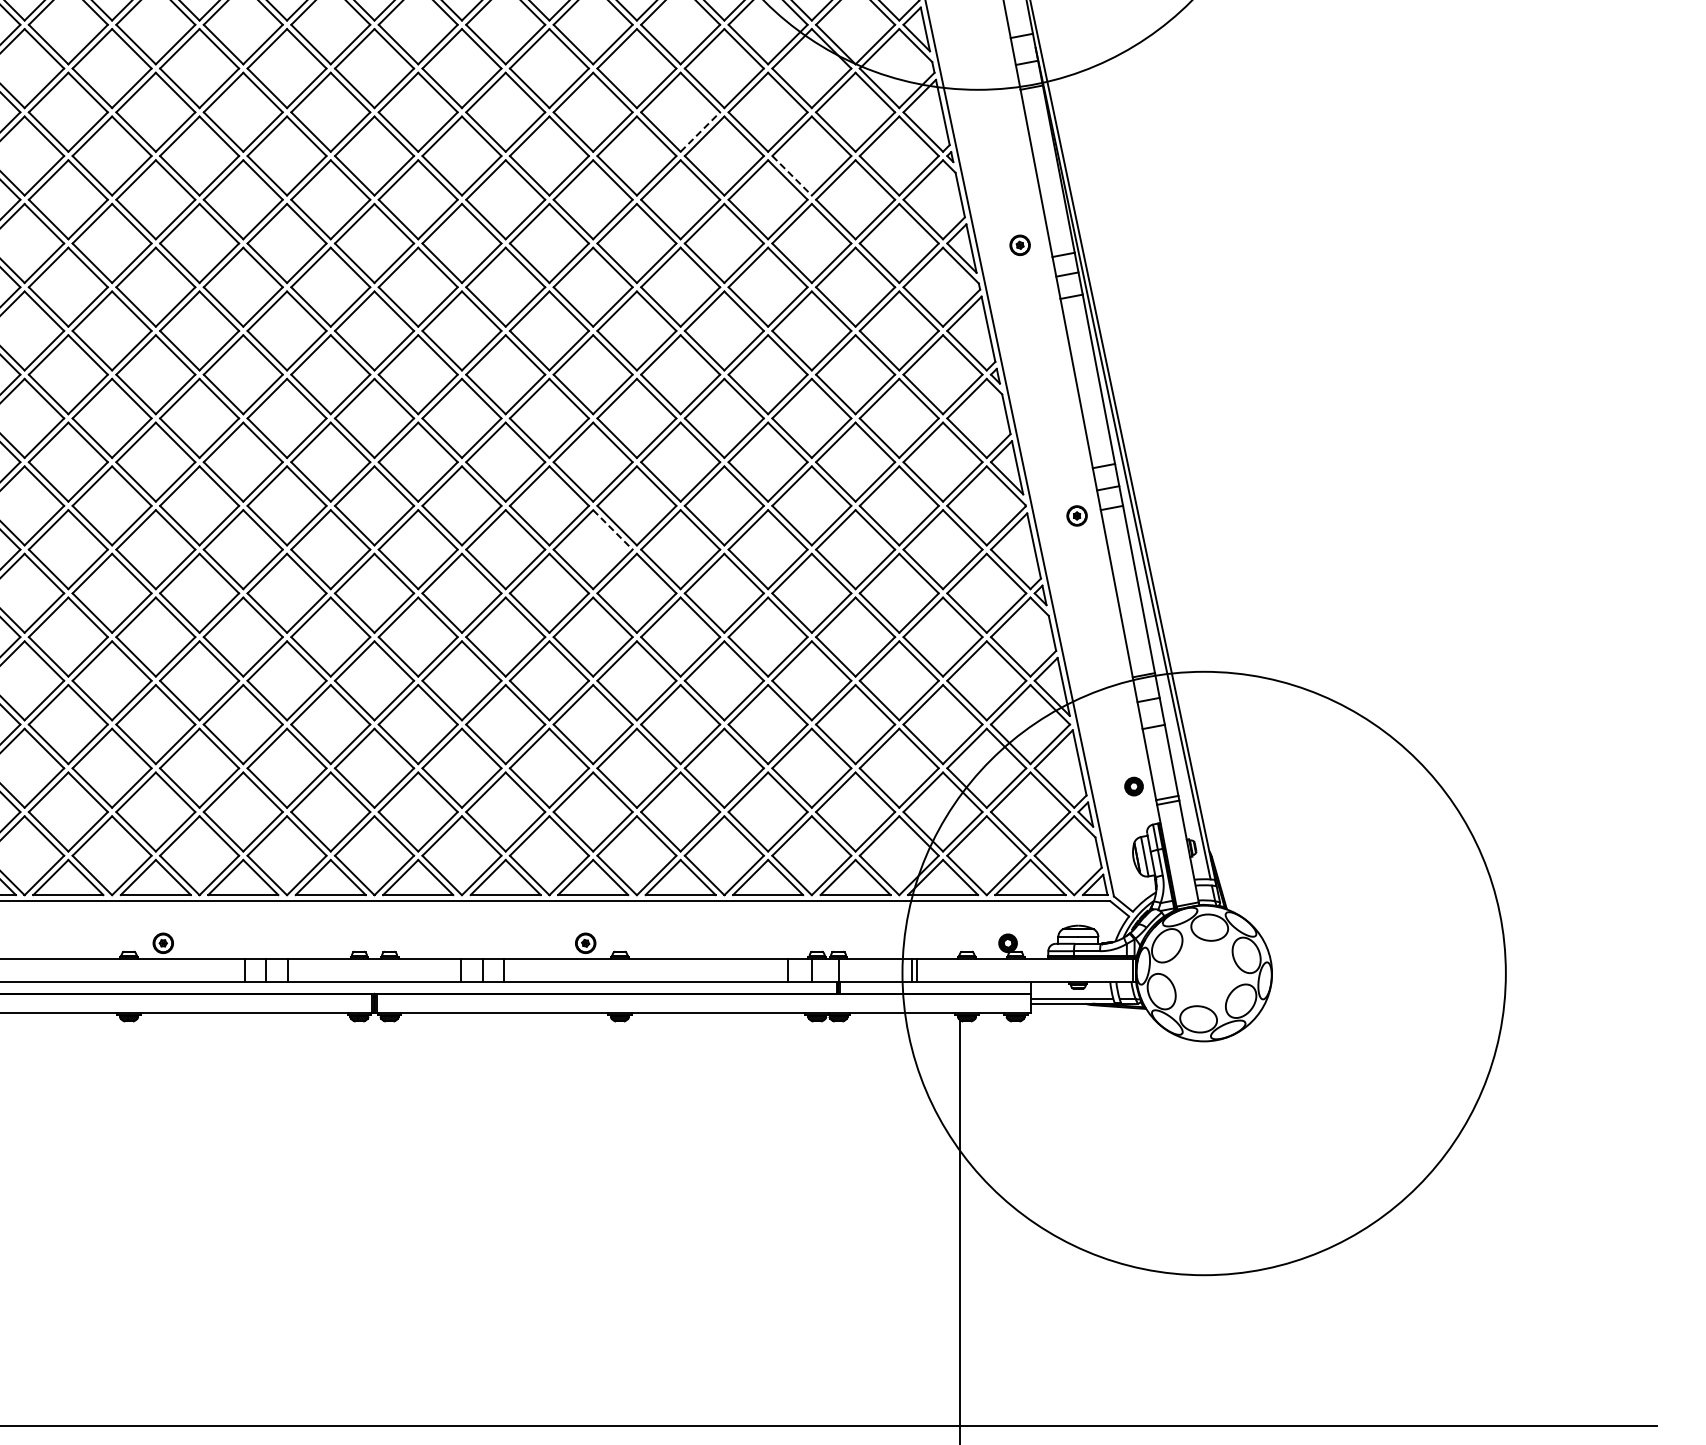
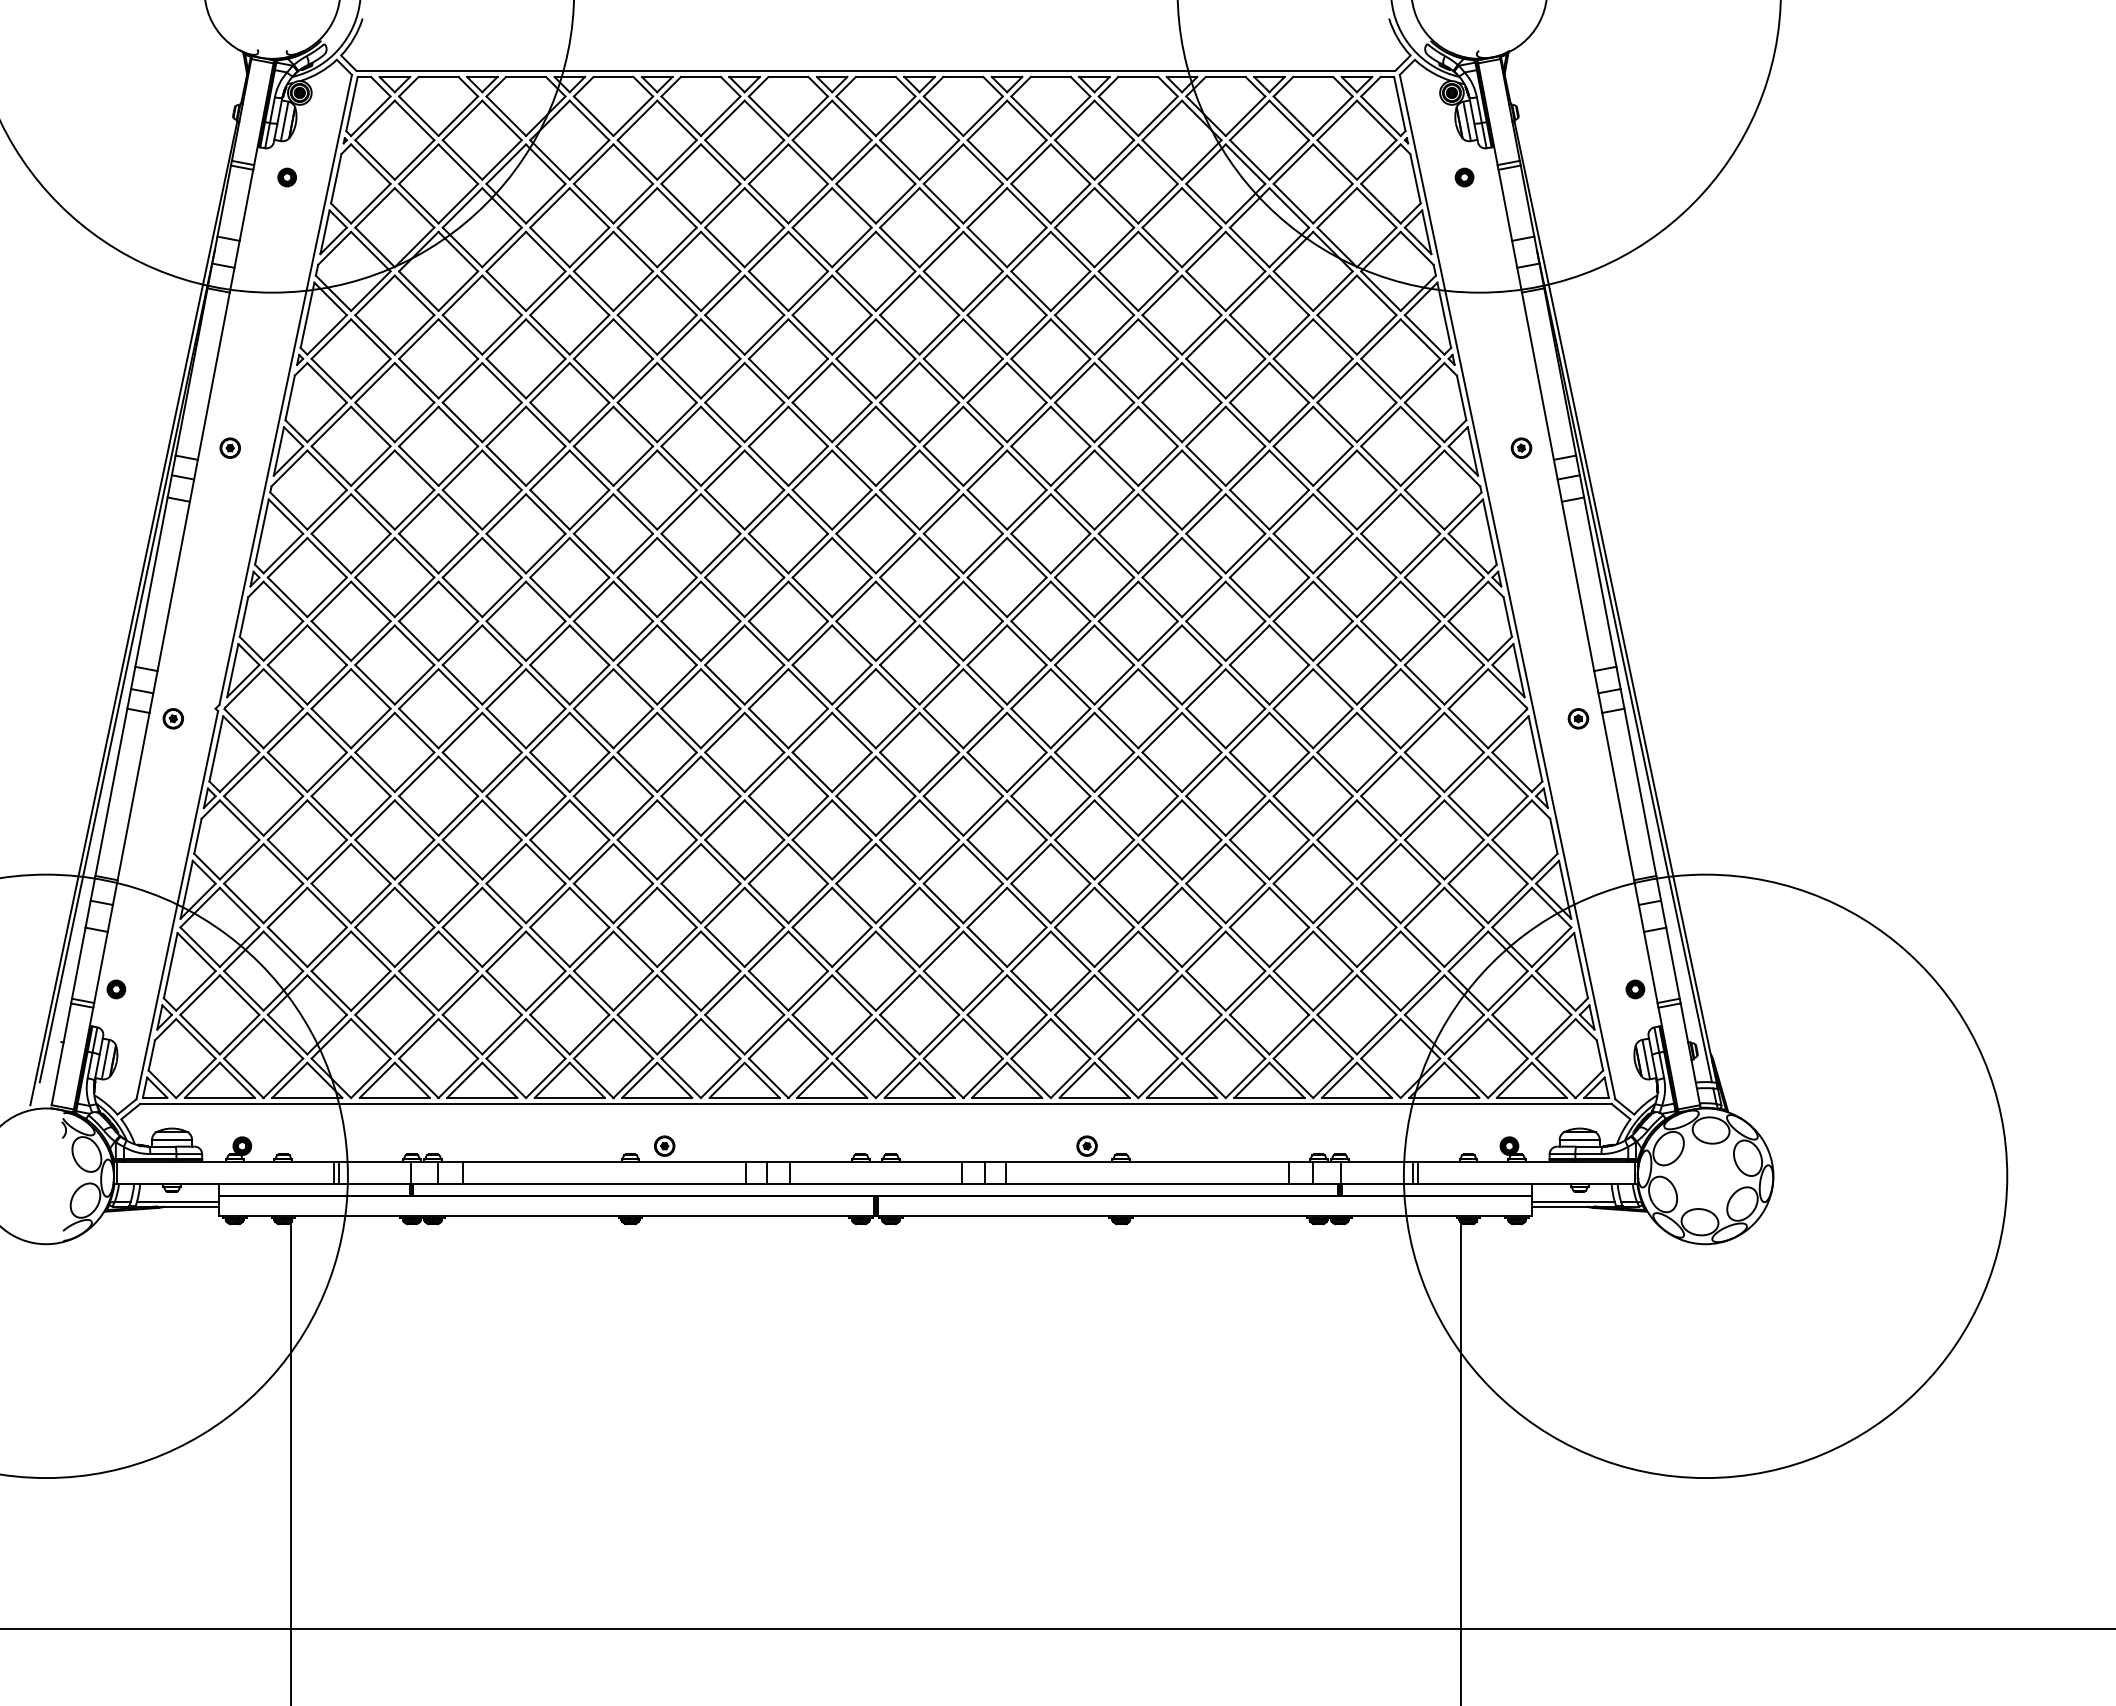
line: (700, 131) -> (1201, 334), dashed -> solid
line: (792, 175) -> (1293, 378), dashed -> solid
line: (613, 529) -> (1114, 732), dashed -> solid

